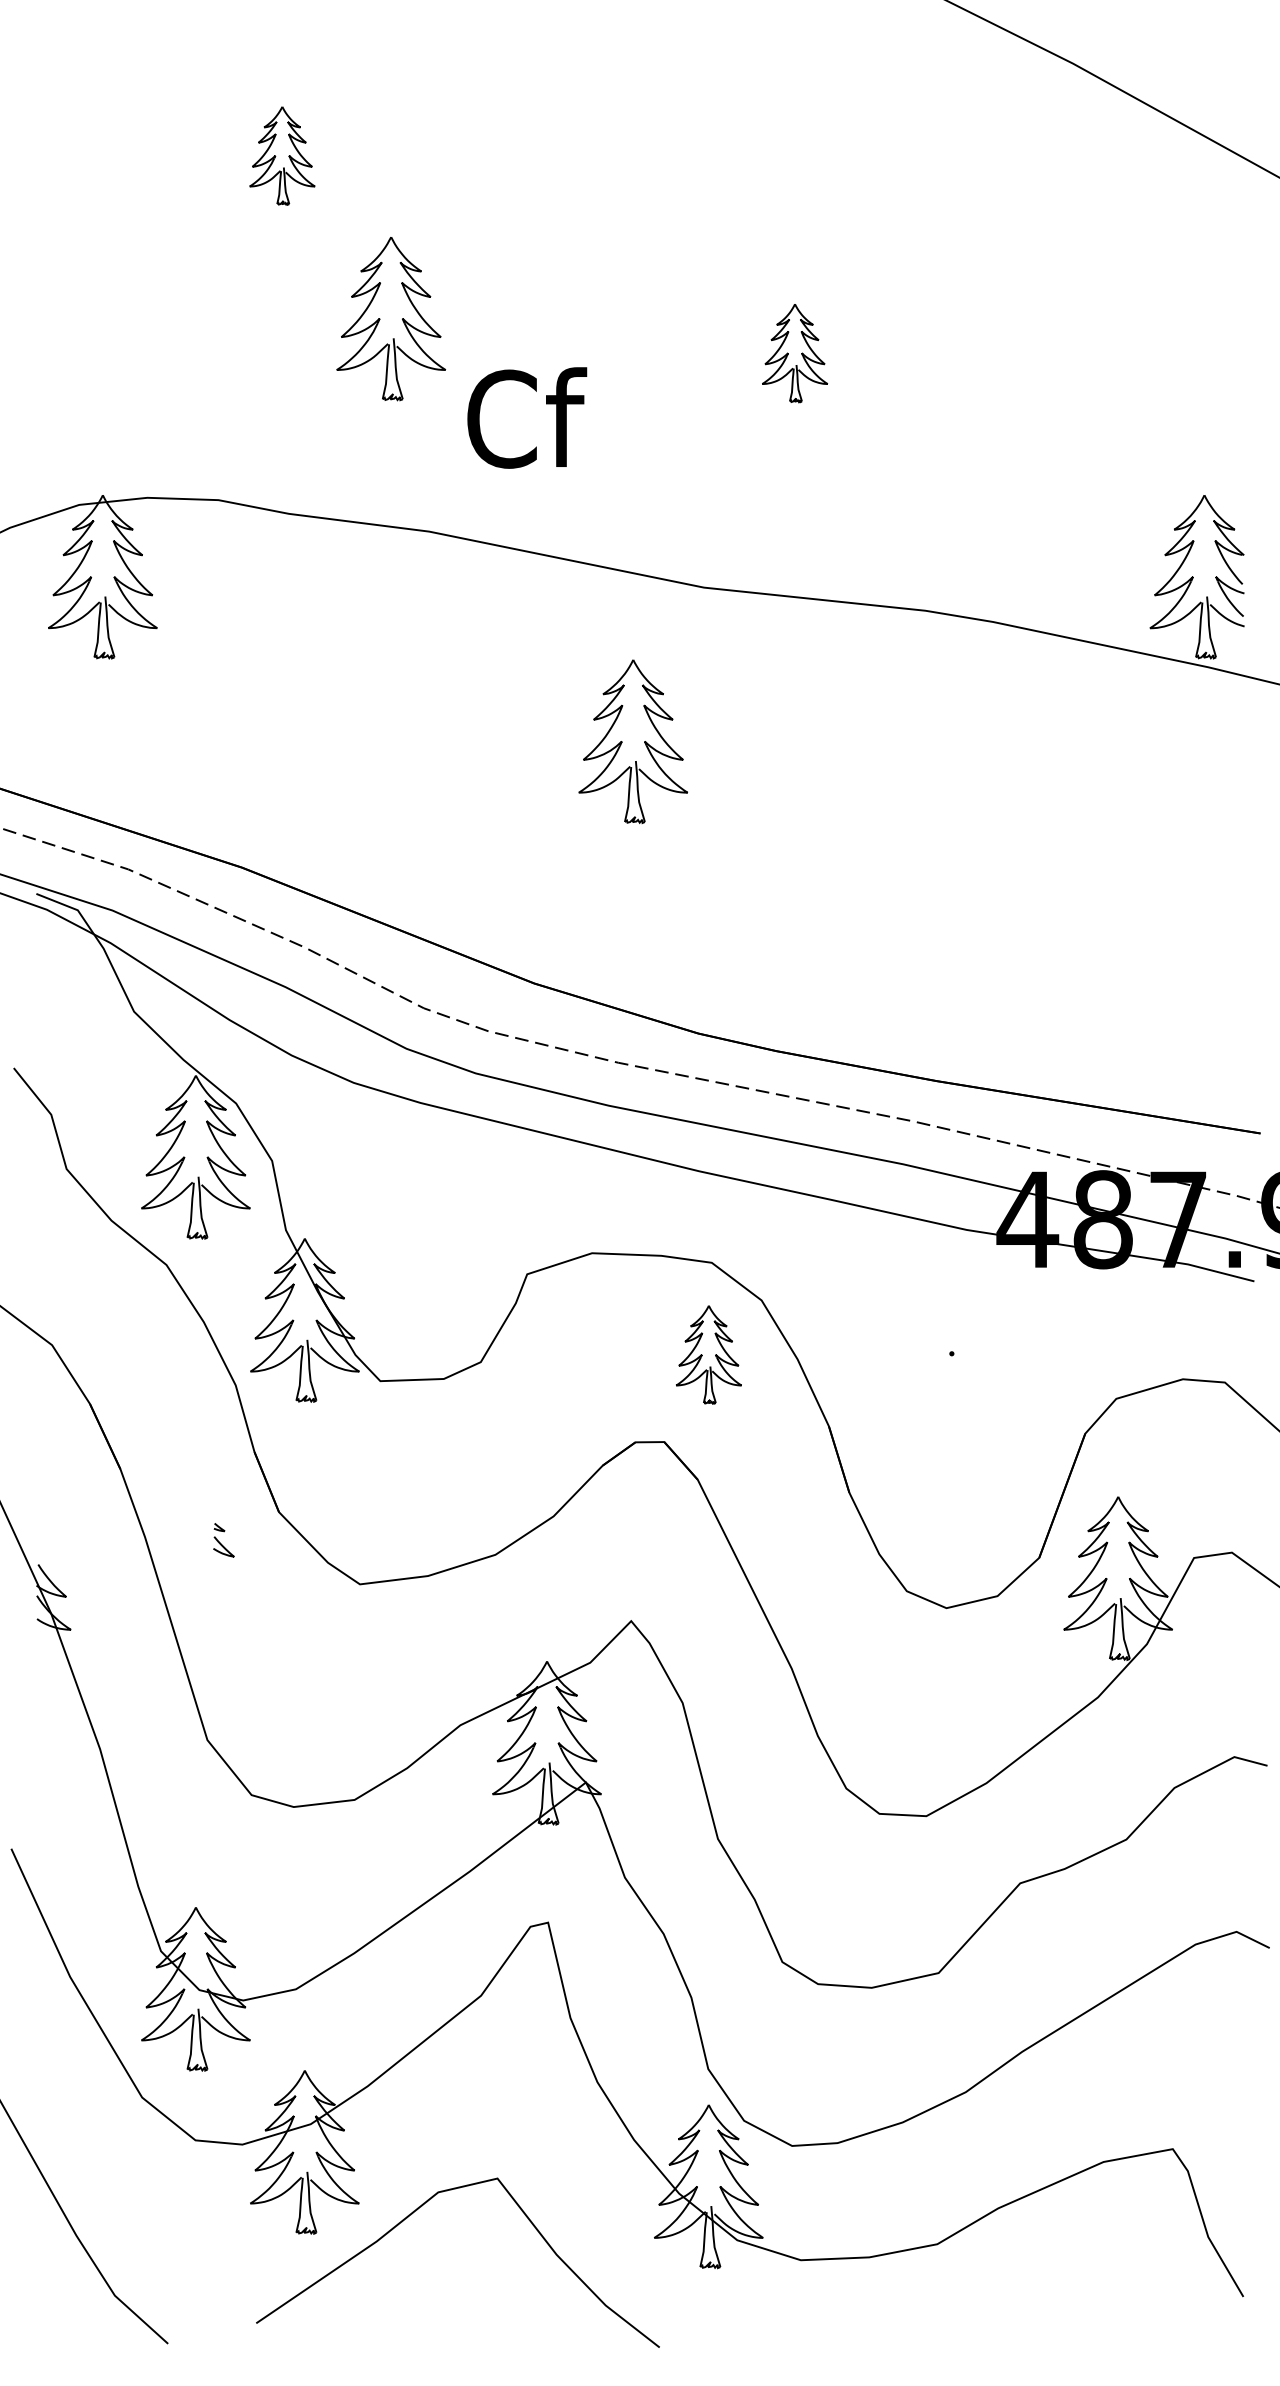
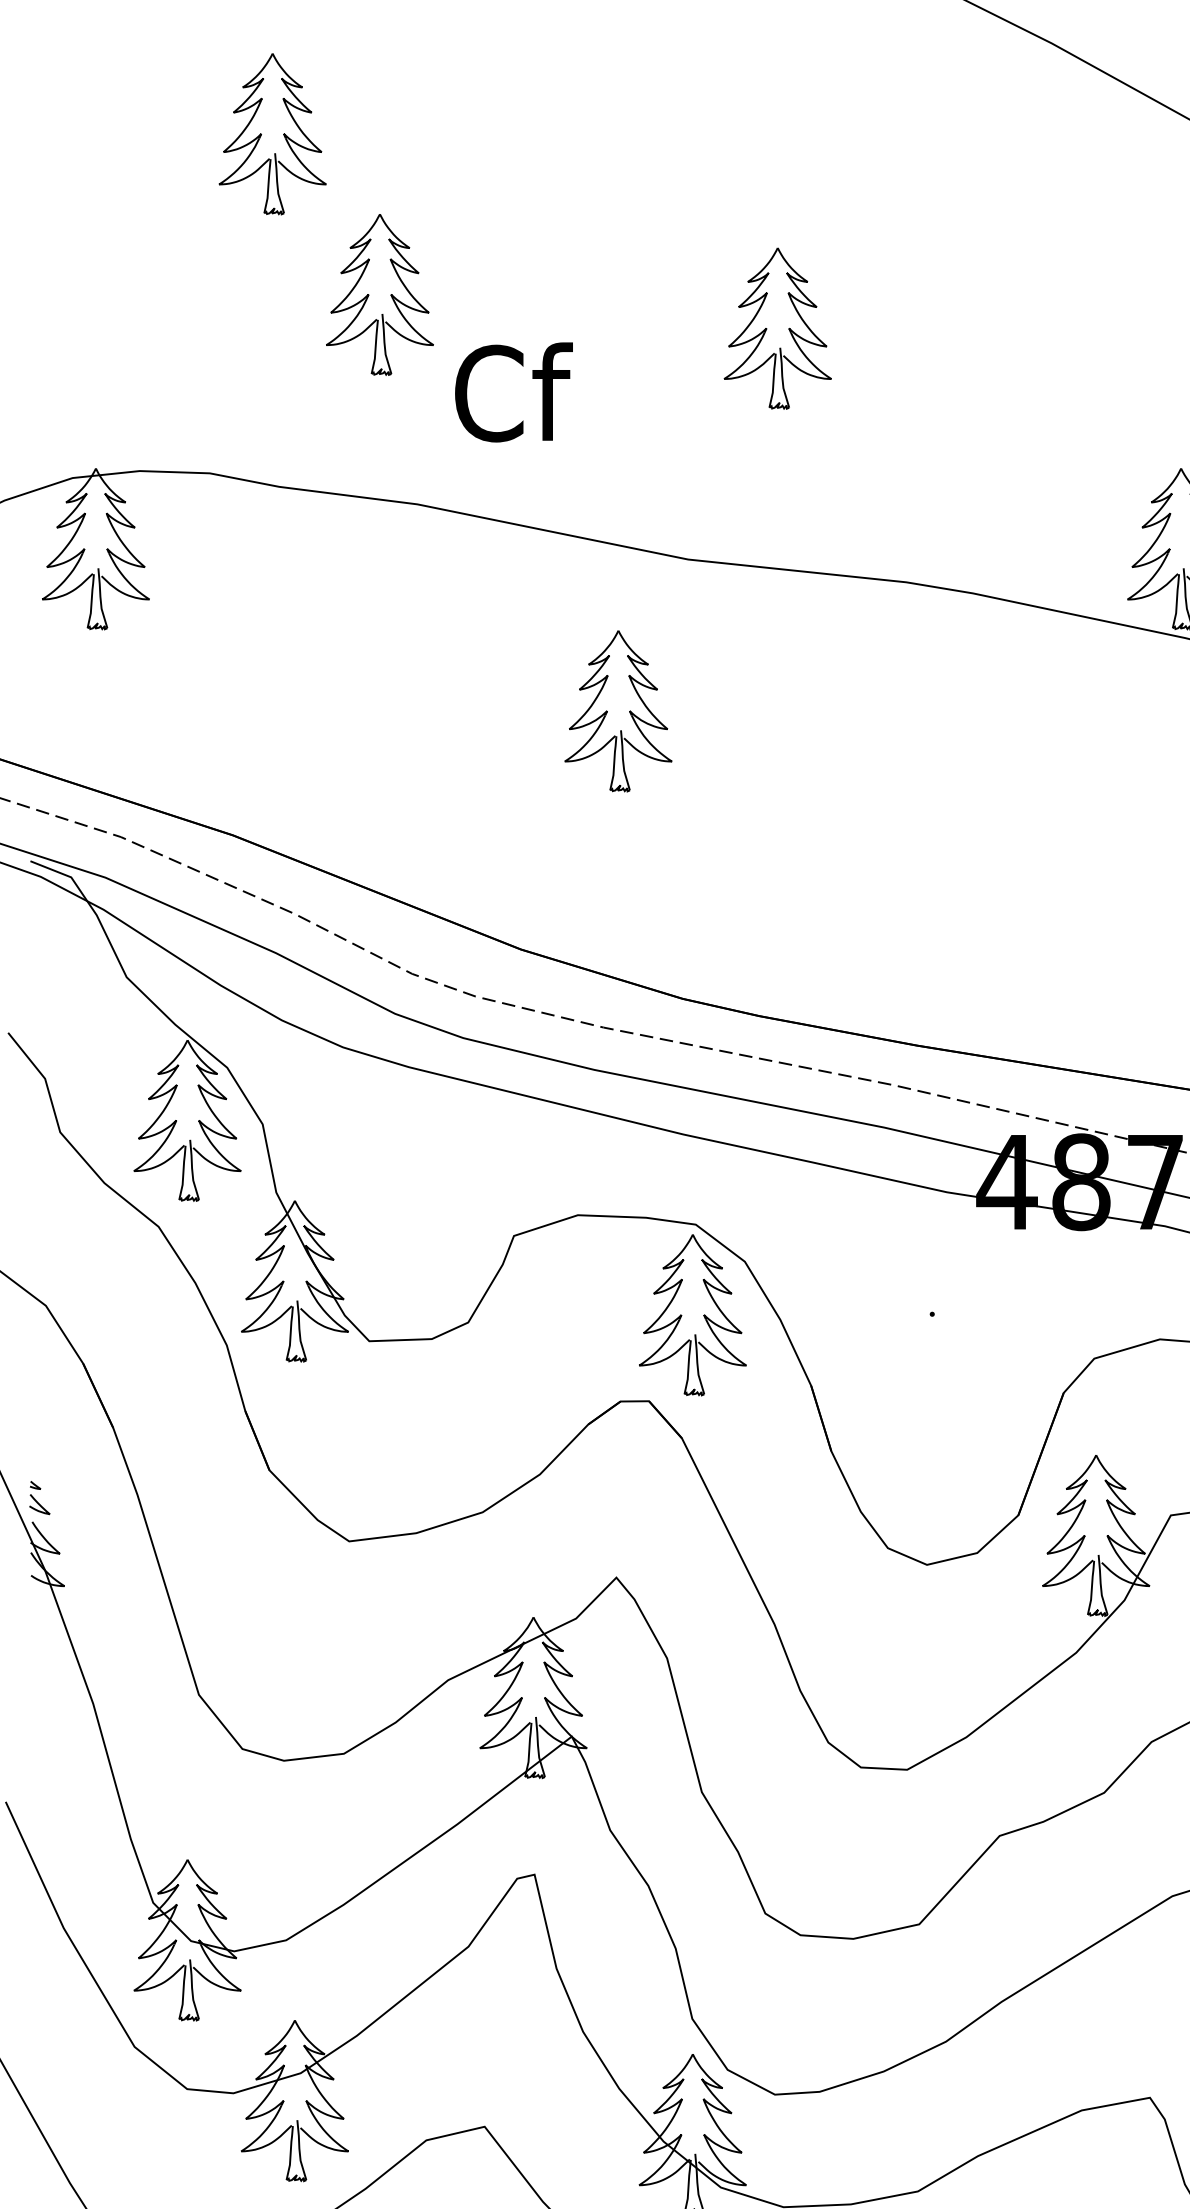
part: (282, 155) -> (272, 133), size x1.67
part: (794, 353) -> (777, 328), size x1.67
part: (708, 1354) -> (692, 1314), size x1.67
part: (223, 1540) -> (39, 1498), moved

